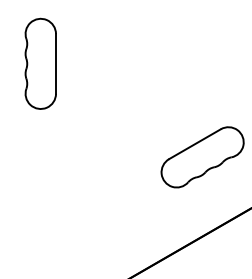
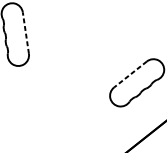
line: (56, 63) -> (26, 32), solid -> dashed
line: (195, 144) -> (130, 74), solid -> dashed

